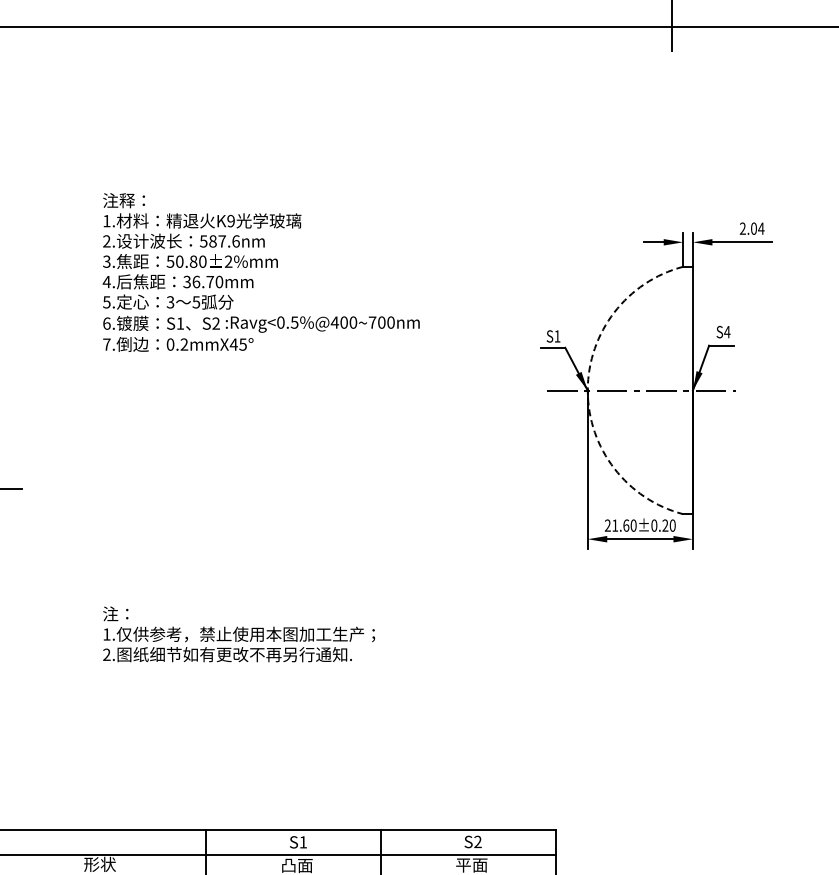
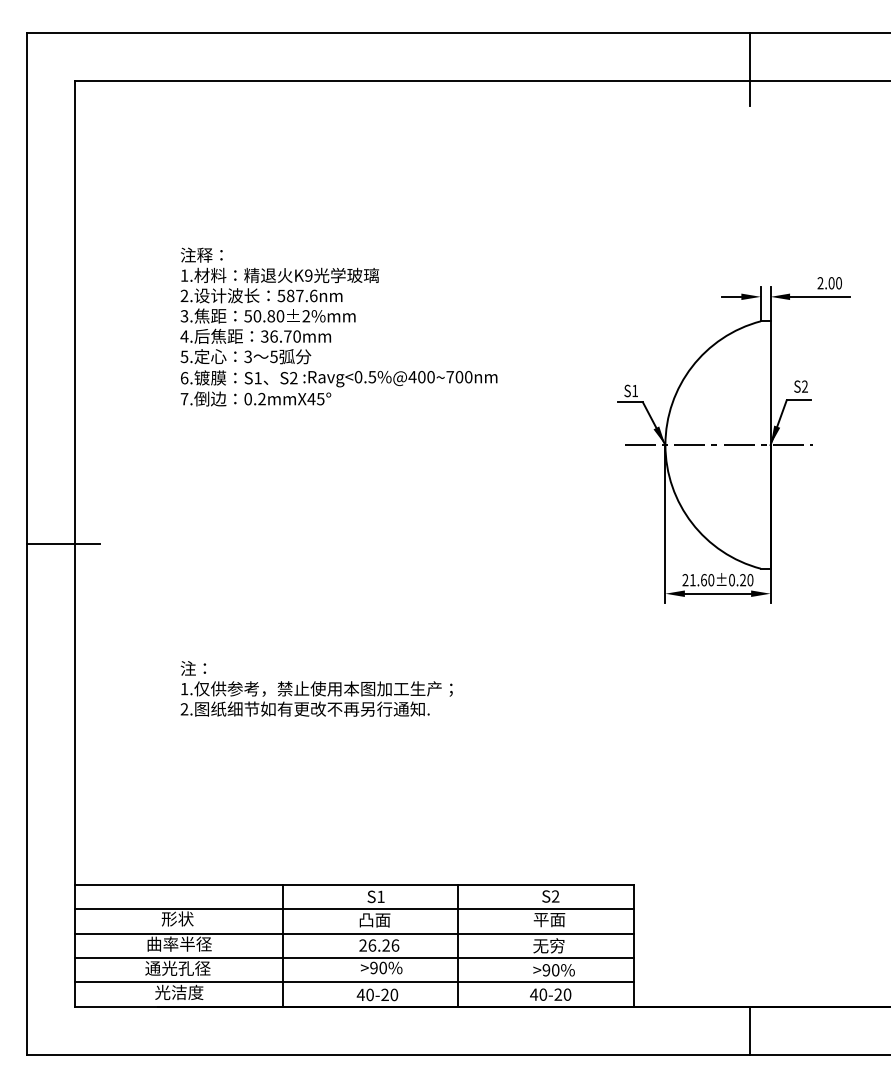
text: (760, 228) -> (838, 283), 2.04 -> 2.00
text: (726, 331) -> (804, 386), S4 -> S2
arc: (587, 390) -> (665, 445), dashed -> solid

